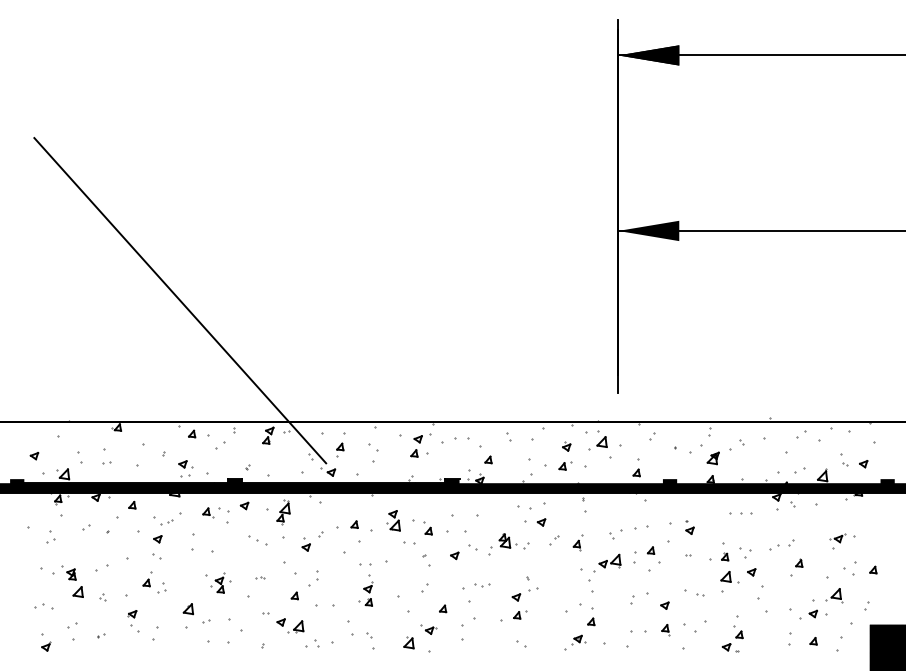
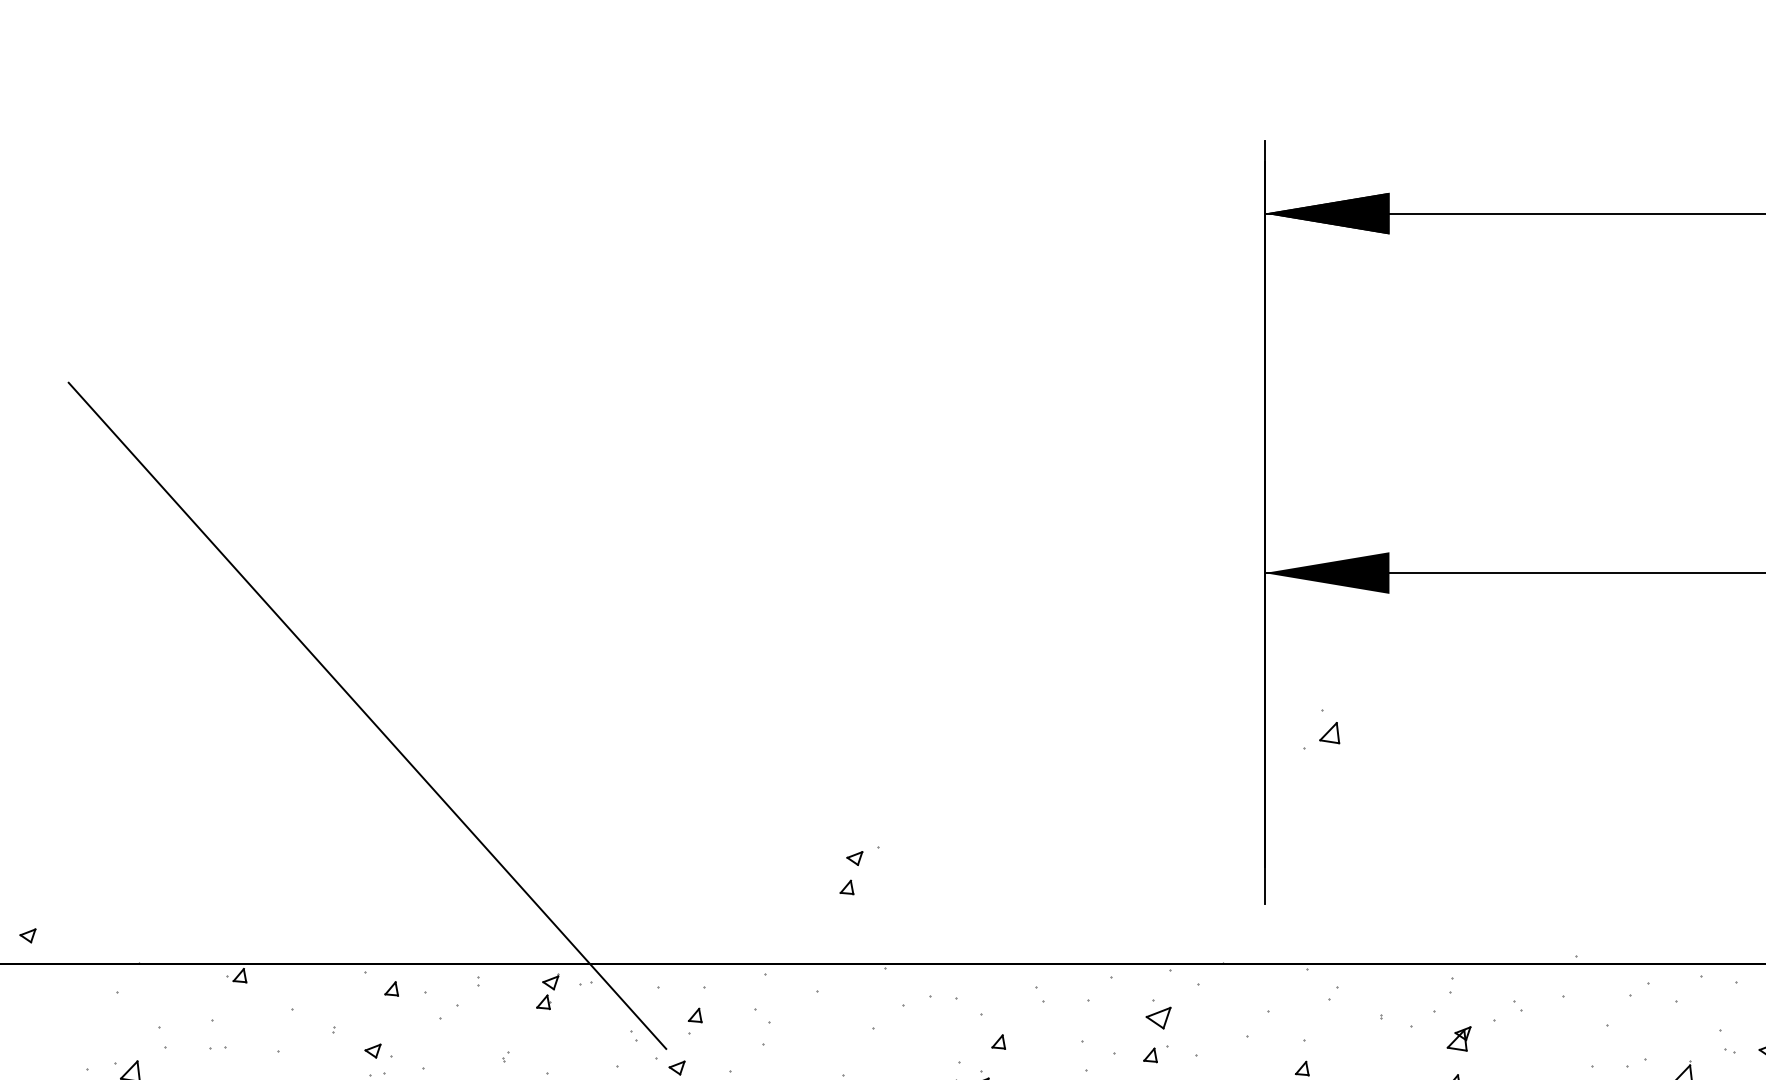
part: (597, 440) -> (1320, 729), moved
part: (420, 445) -> (859, 871), moved
part: (566, 446) -> (1158, 1014), size x1.6
part: (34, 456) -> (28, 936), moved

